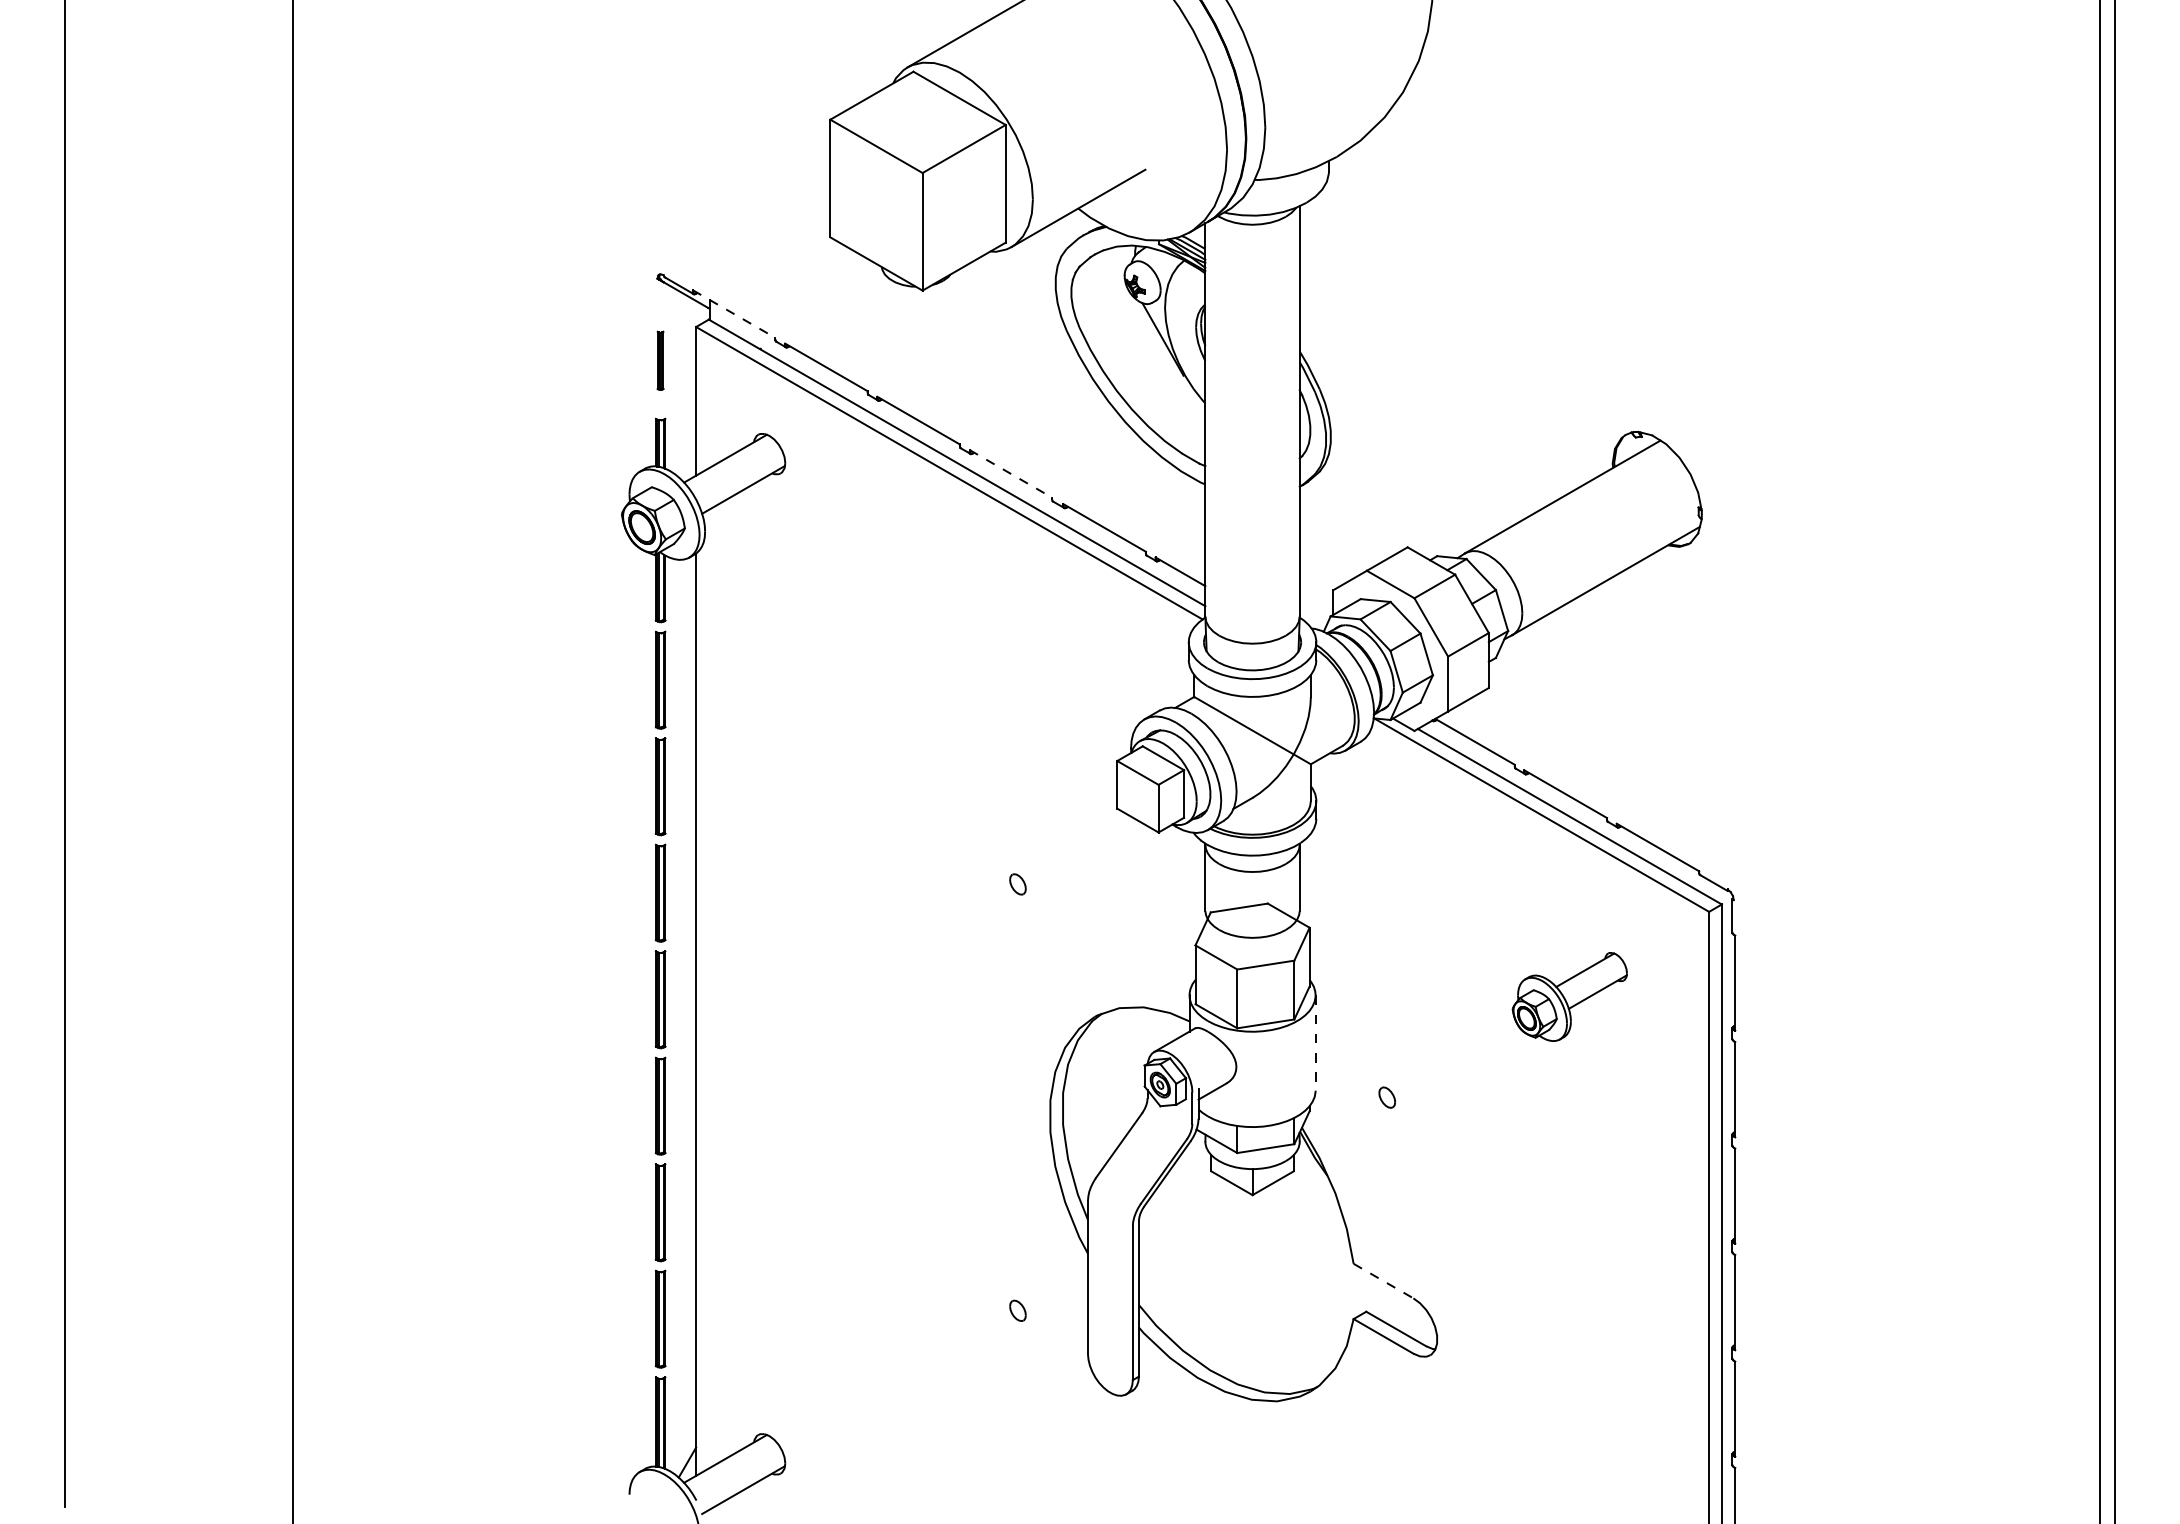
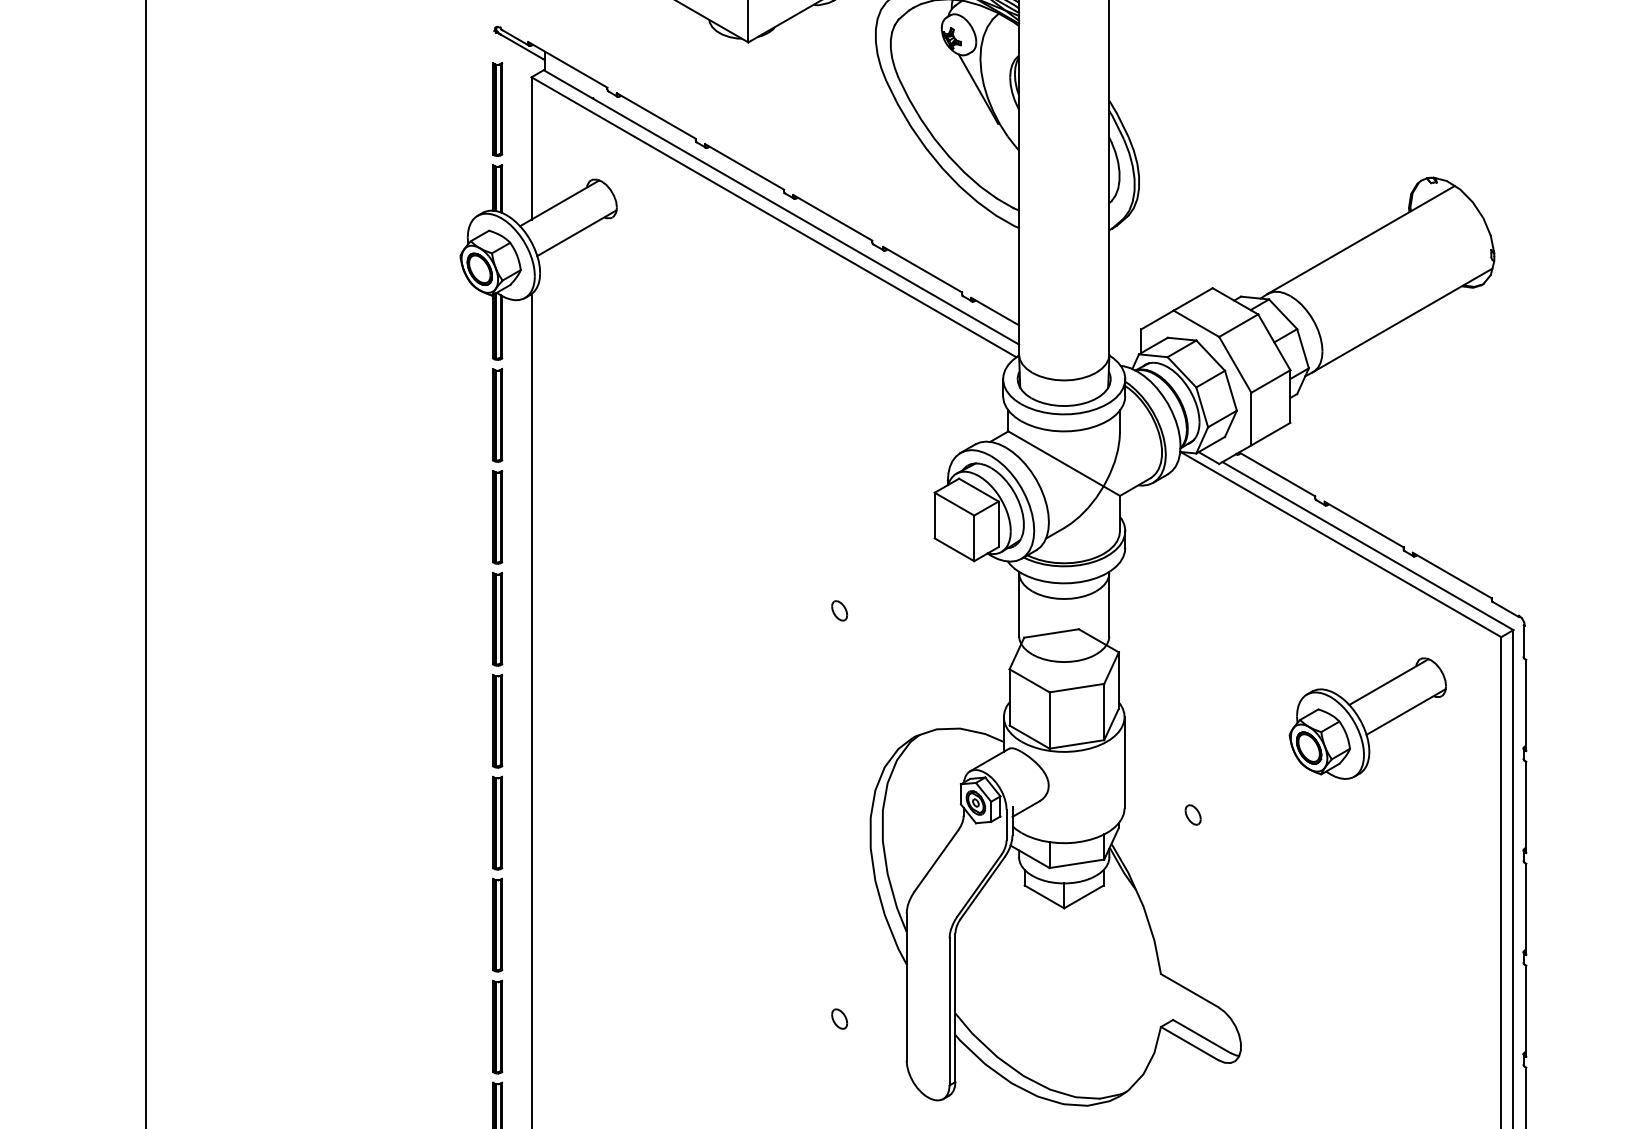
line: (734, 314) -> (568, 65), dashed -> solid
part: (660, 360) -> (497, 109), size x1.67
line: (1010, 473) -> (832, 217), dashed -> solid
part: (1569, 996) -> (1367, 718), size x1.43
line: (1315, 1043) -> (1124, 763), dashed -> solid
line: (1383, 1281) -> (1189, 991), dashed -> solid

